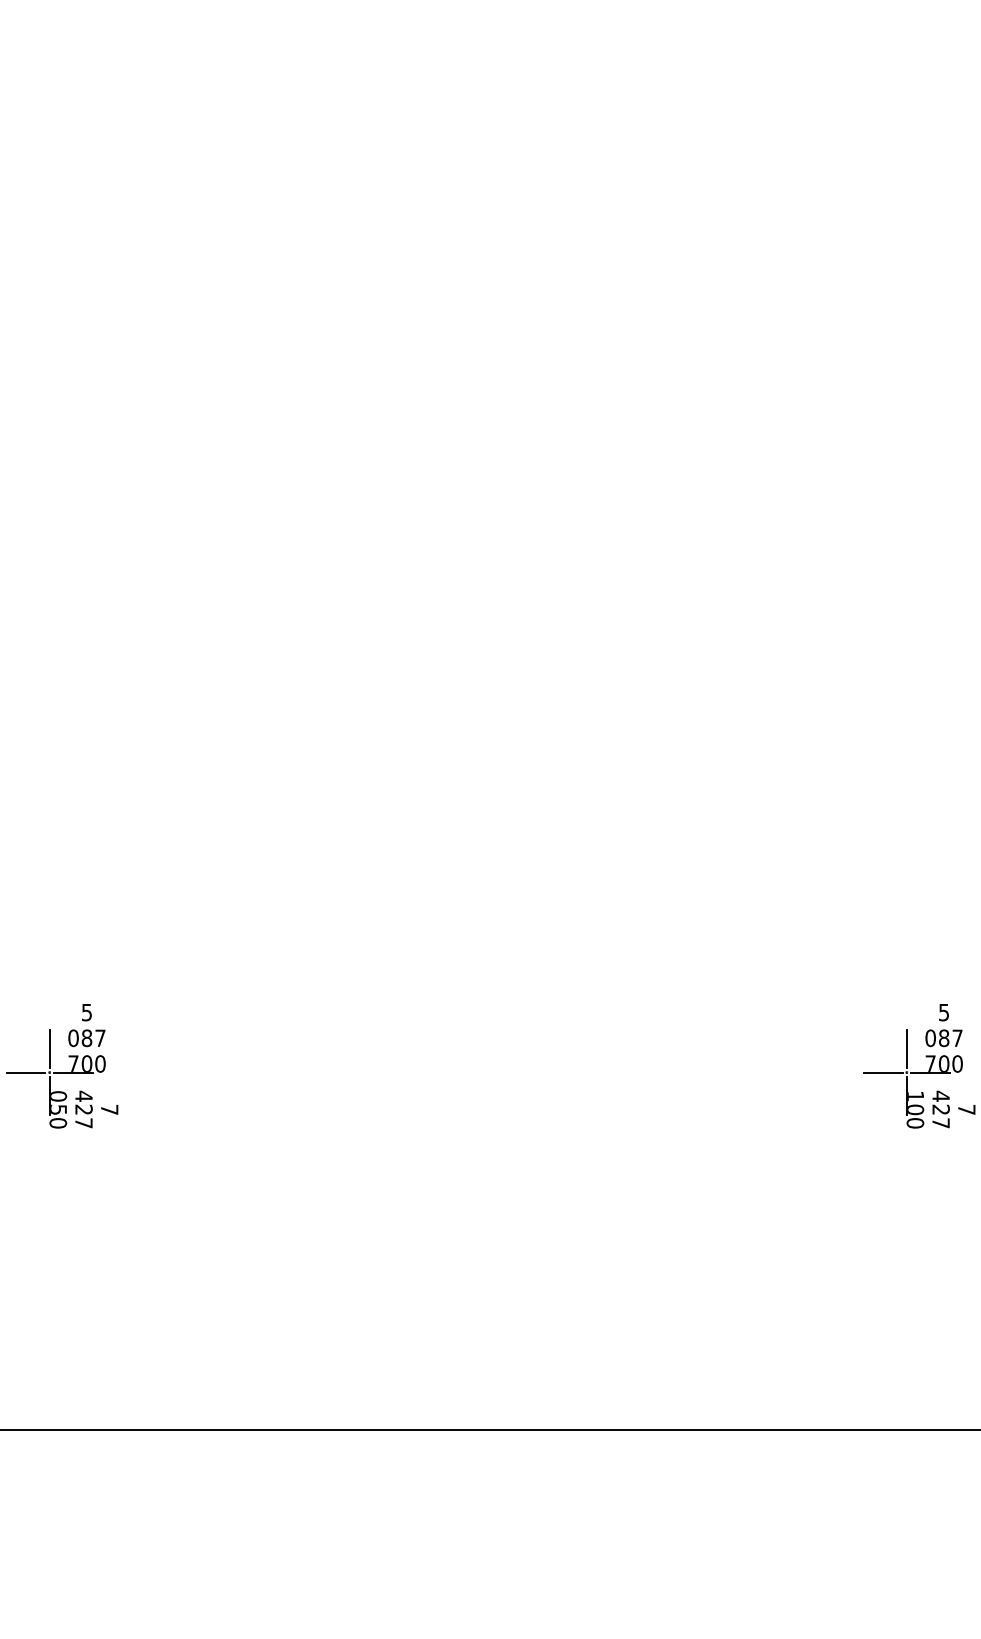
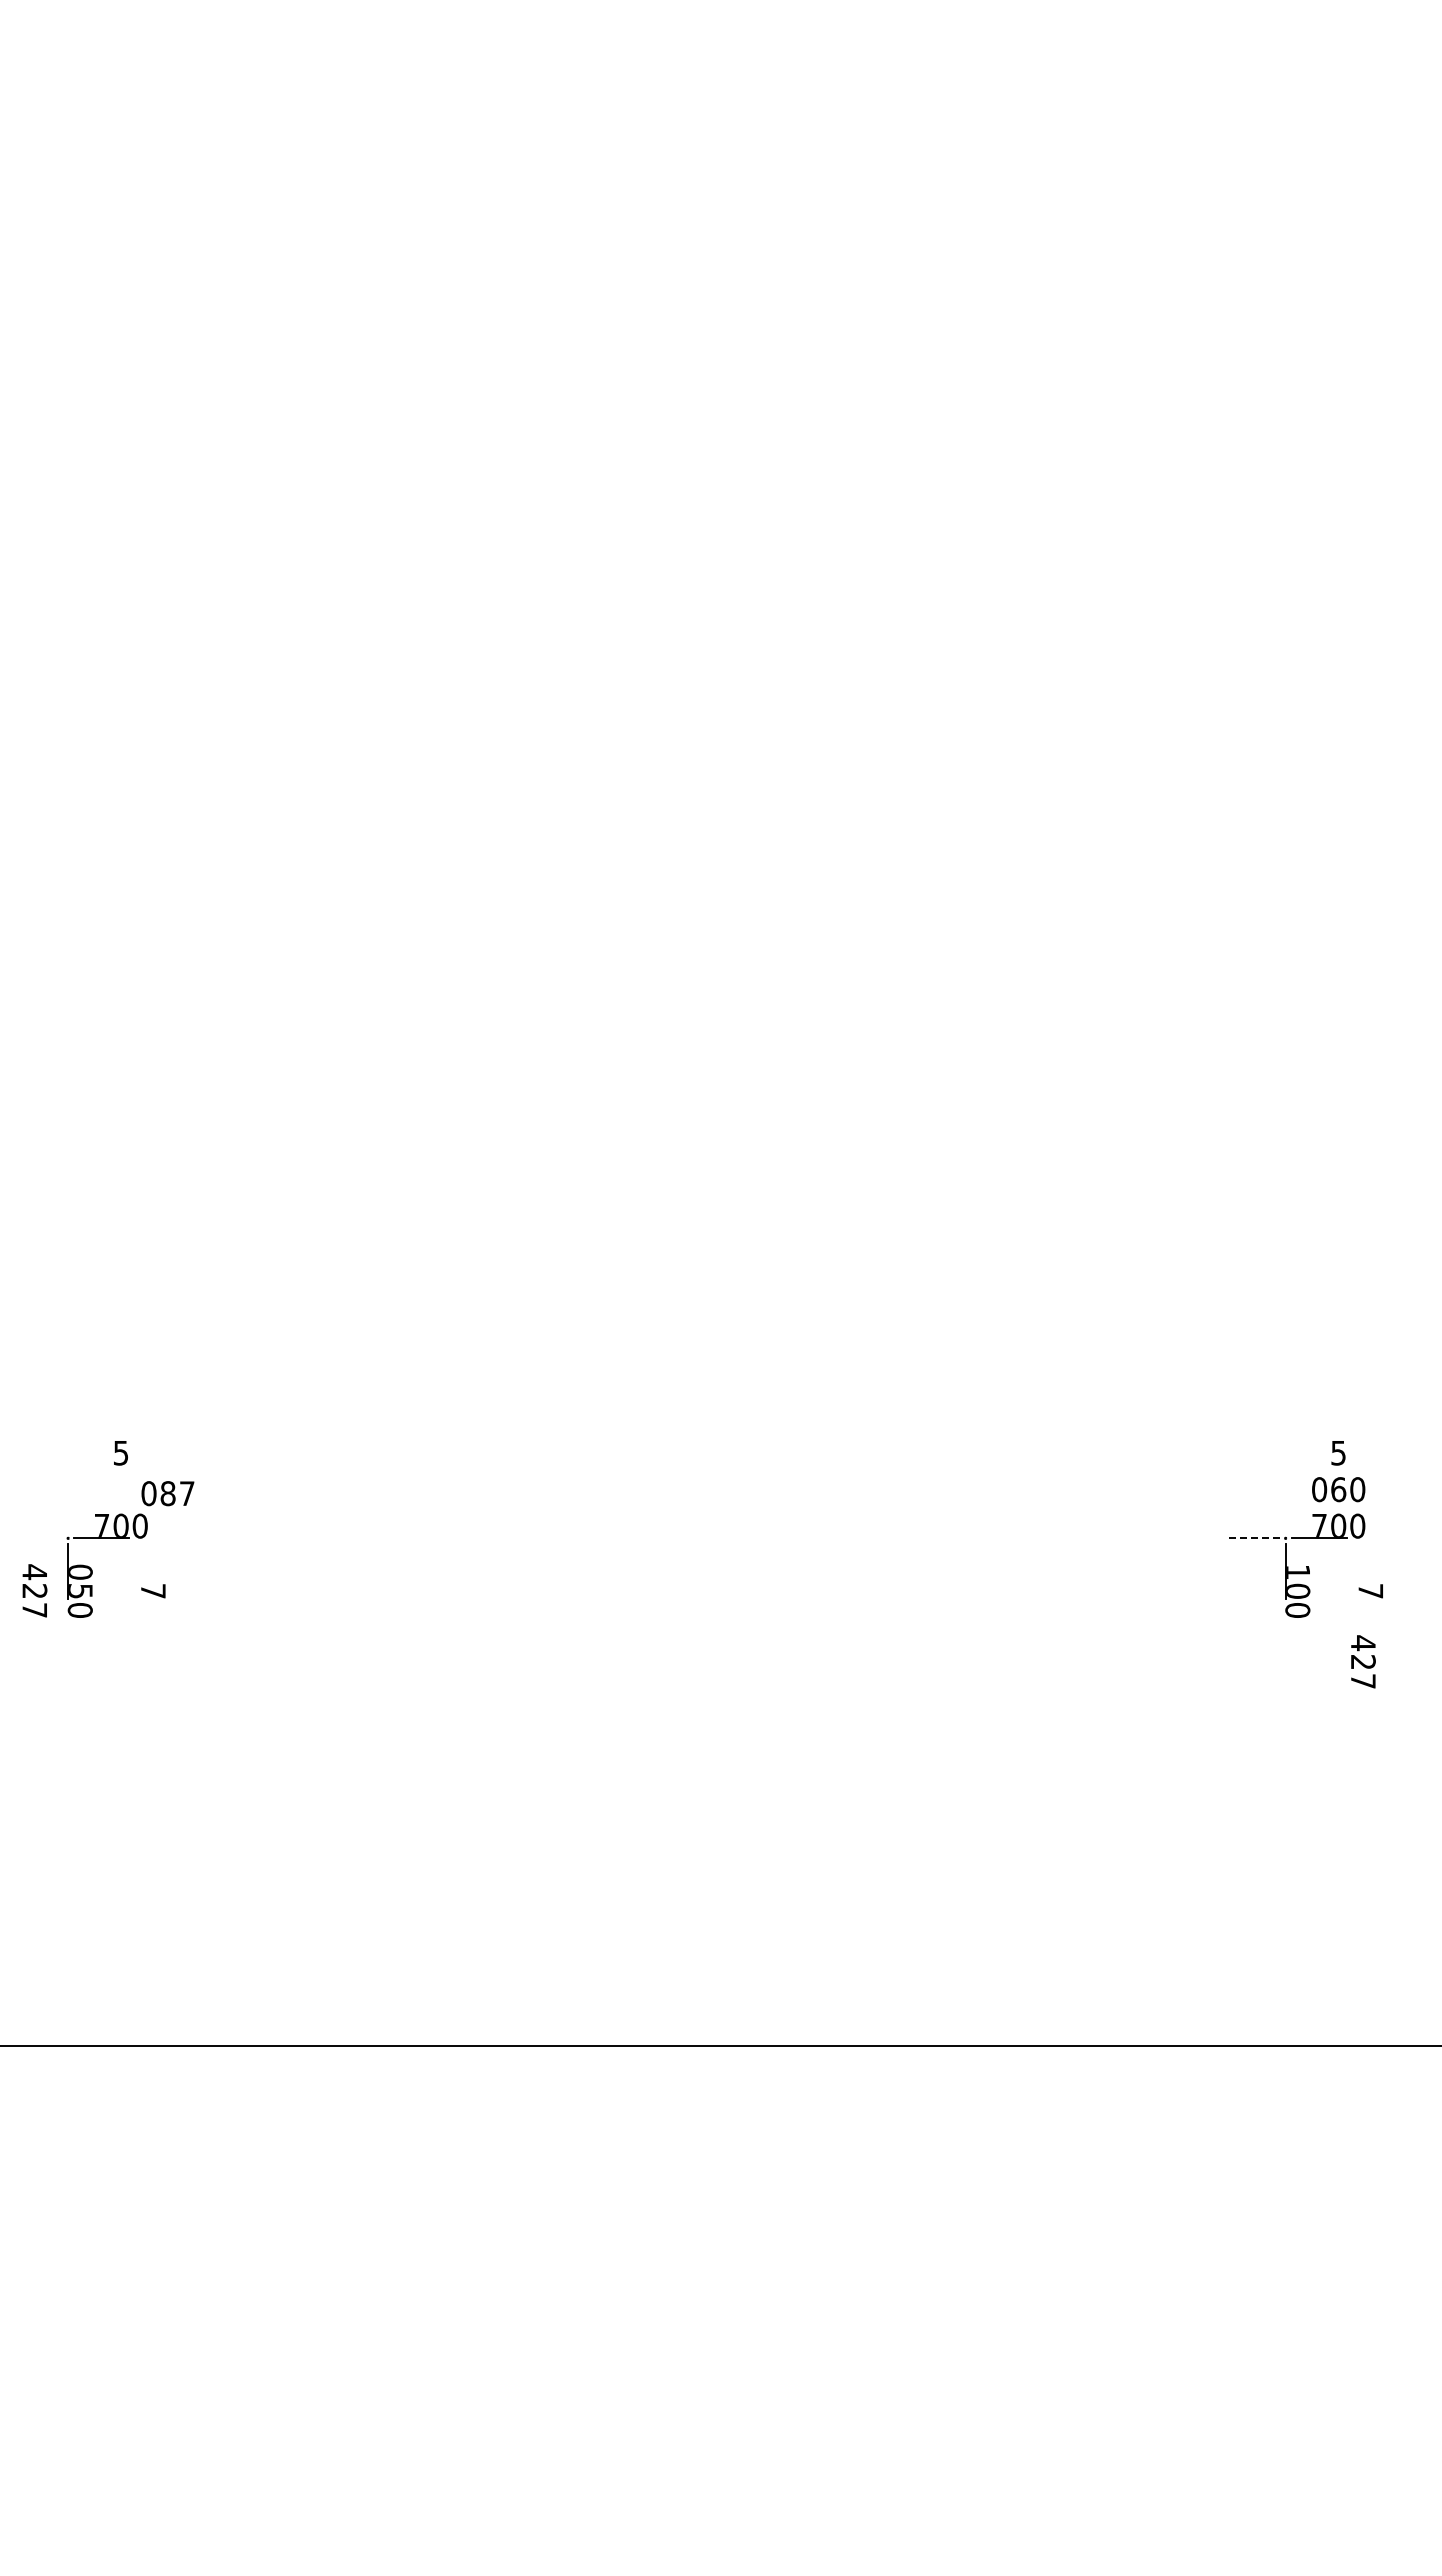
text: (86, 1038) -> (167, 1493), moved
text: (951, 1038) -> (1348, 1489), 087 -> 060
line: (49, 1048) -> (68, 1504), removed
line: (906, 1048) -> (1285, 1504), removed
line: (26, 1072) -> (34, 1538), removed
line: (882, 1072) -> (1251, 1538), solid -> dashed
text: (83, 1109) -> (34, 1590), moved
text: (941, 1109) -> (1363, 1661), moved

